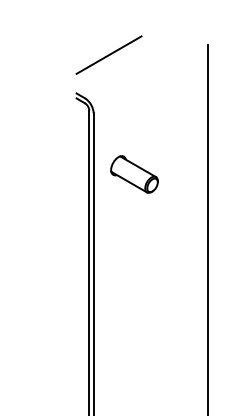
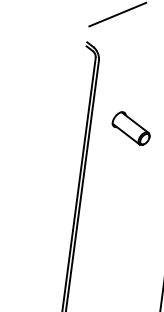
part: (134, 174) -> (131, 128), moved

